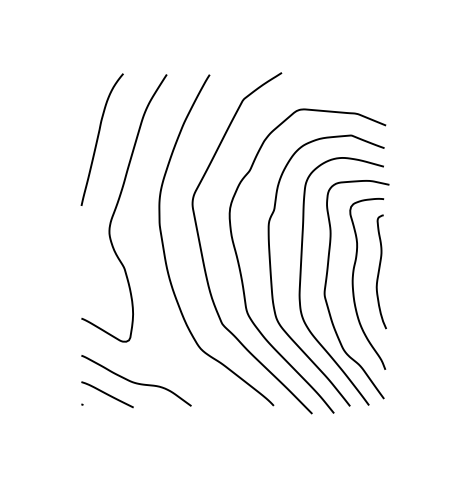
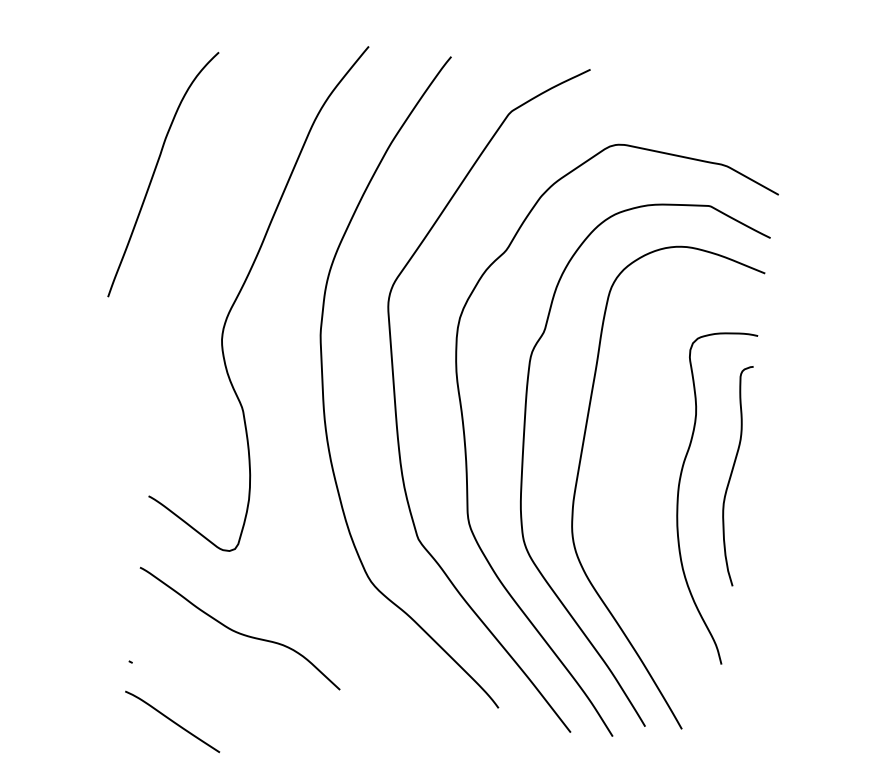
curve: (98, 139) -> (156, 173), moved
curve: (326, 287) -> (627, 492), removed
line: (107, 394) -> (172, 721), moved

